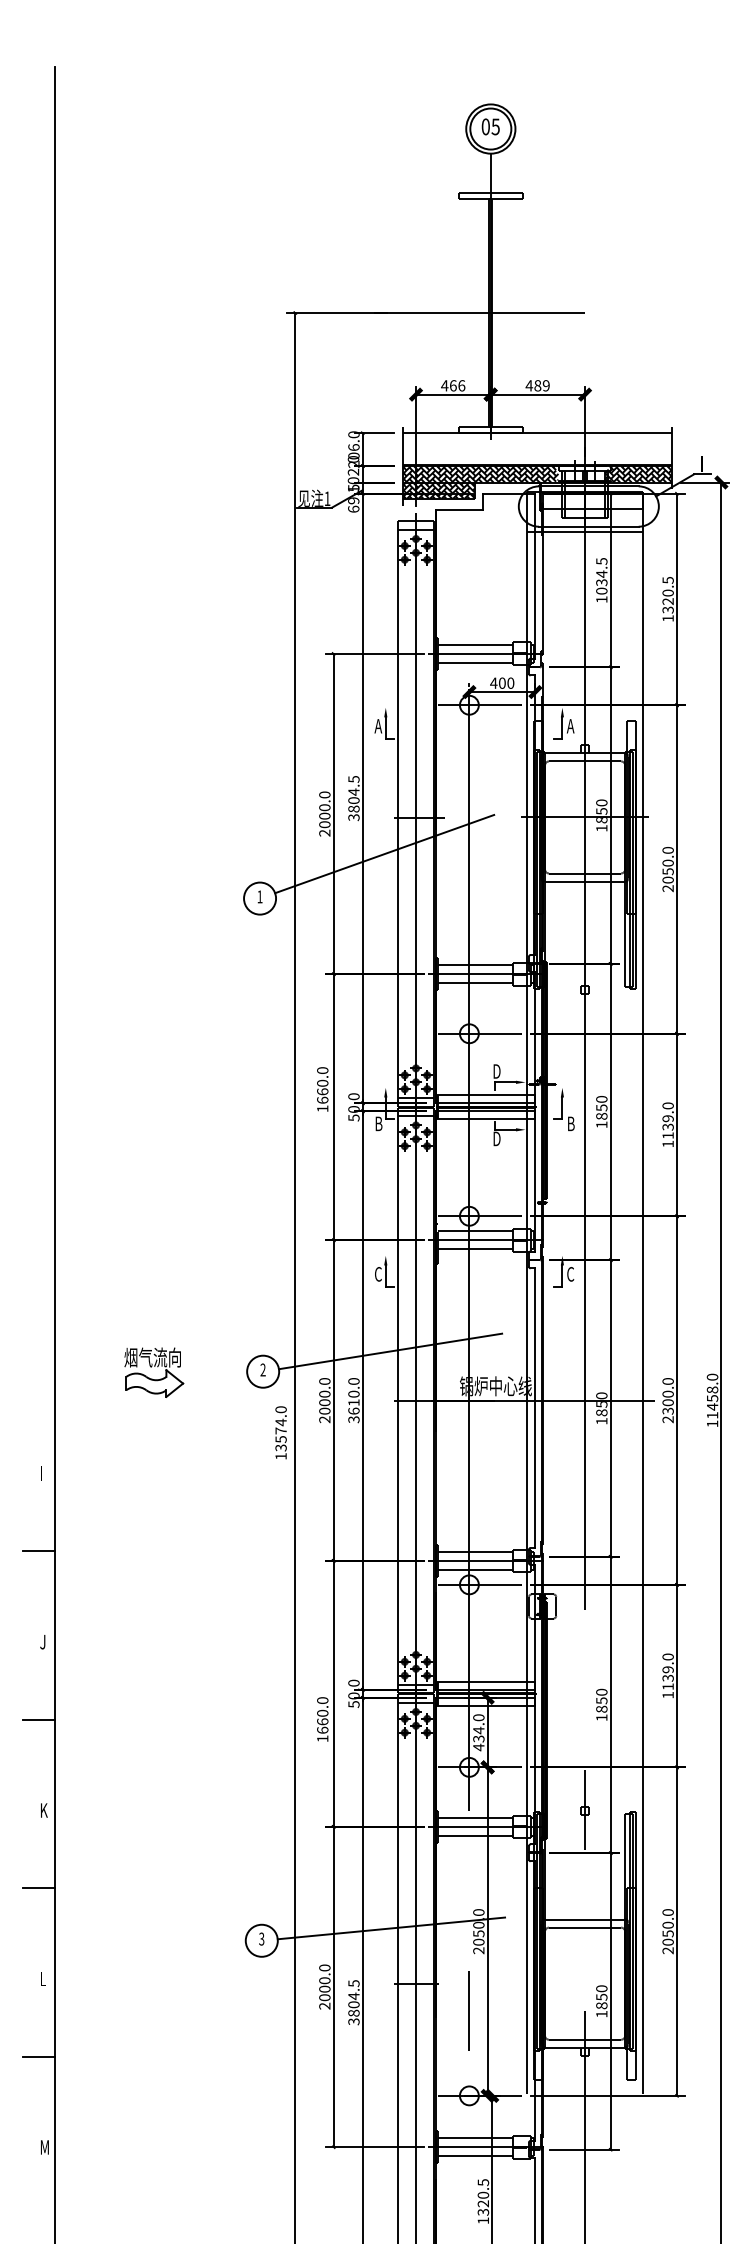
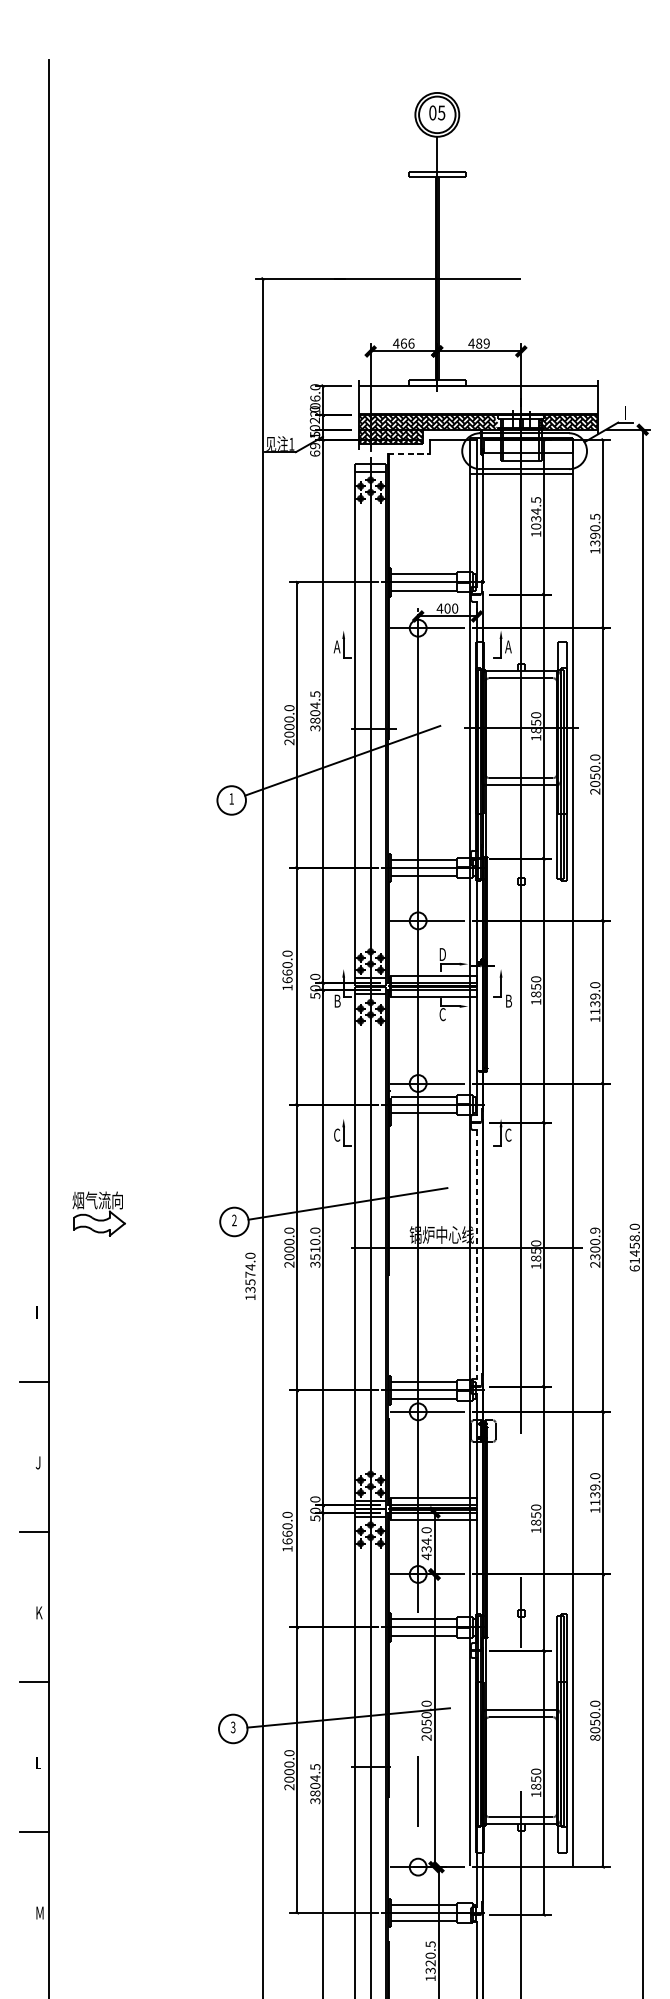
line: (459, 509) -> (409, 453), solid -> dashed
text: (668, 601) -> (595, 535), 1320.5 -> 1390.5
text: (496, 1138) -> (442, 1014), D -> C
part: (154, 1372) -> (99, 1213), moved
text: (667, 1381) -> (594, 1230), 2300.0 -> 2300.9
line: (535, 1408) -> (477, 1254), solid -> dashed
text: (353, 1410) -> (314, 1256), 3610.0 -> 3510.0
text: (712, 1423) -> (634, 1268), 11458.0 -> 61458.0
text: (667, 1950) -> (594, 1737), 2050.0 -> 8050.0

